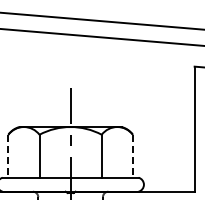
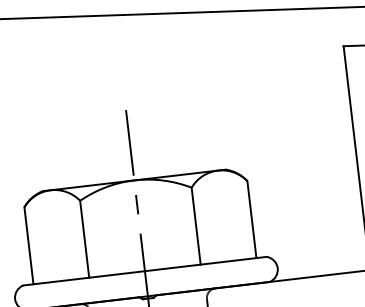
line: (8, 156) -> (29, 246), dashed -> solid
line: (132, 156) -> (251, 220), dashed -> solid

